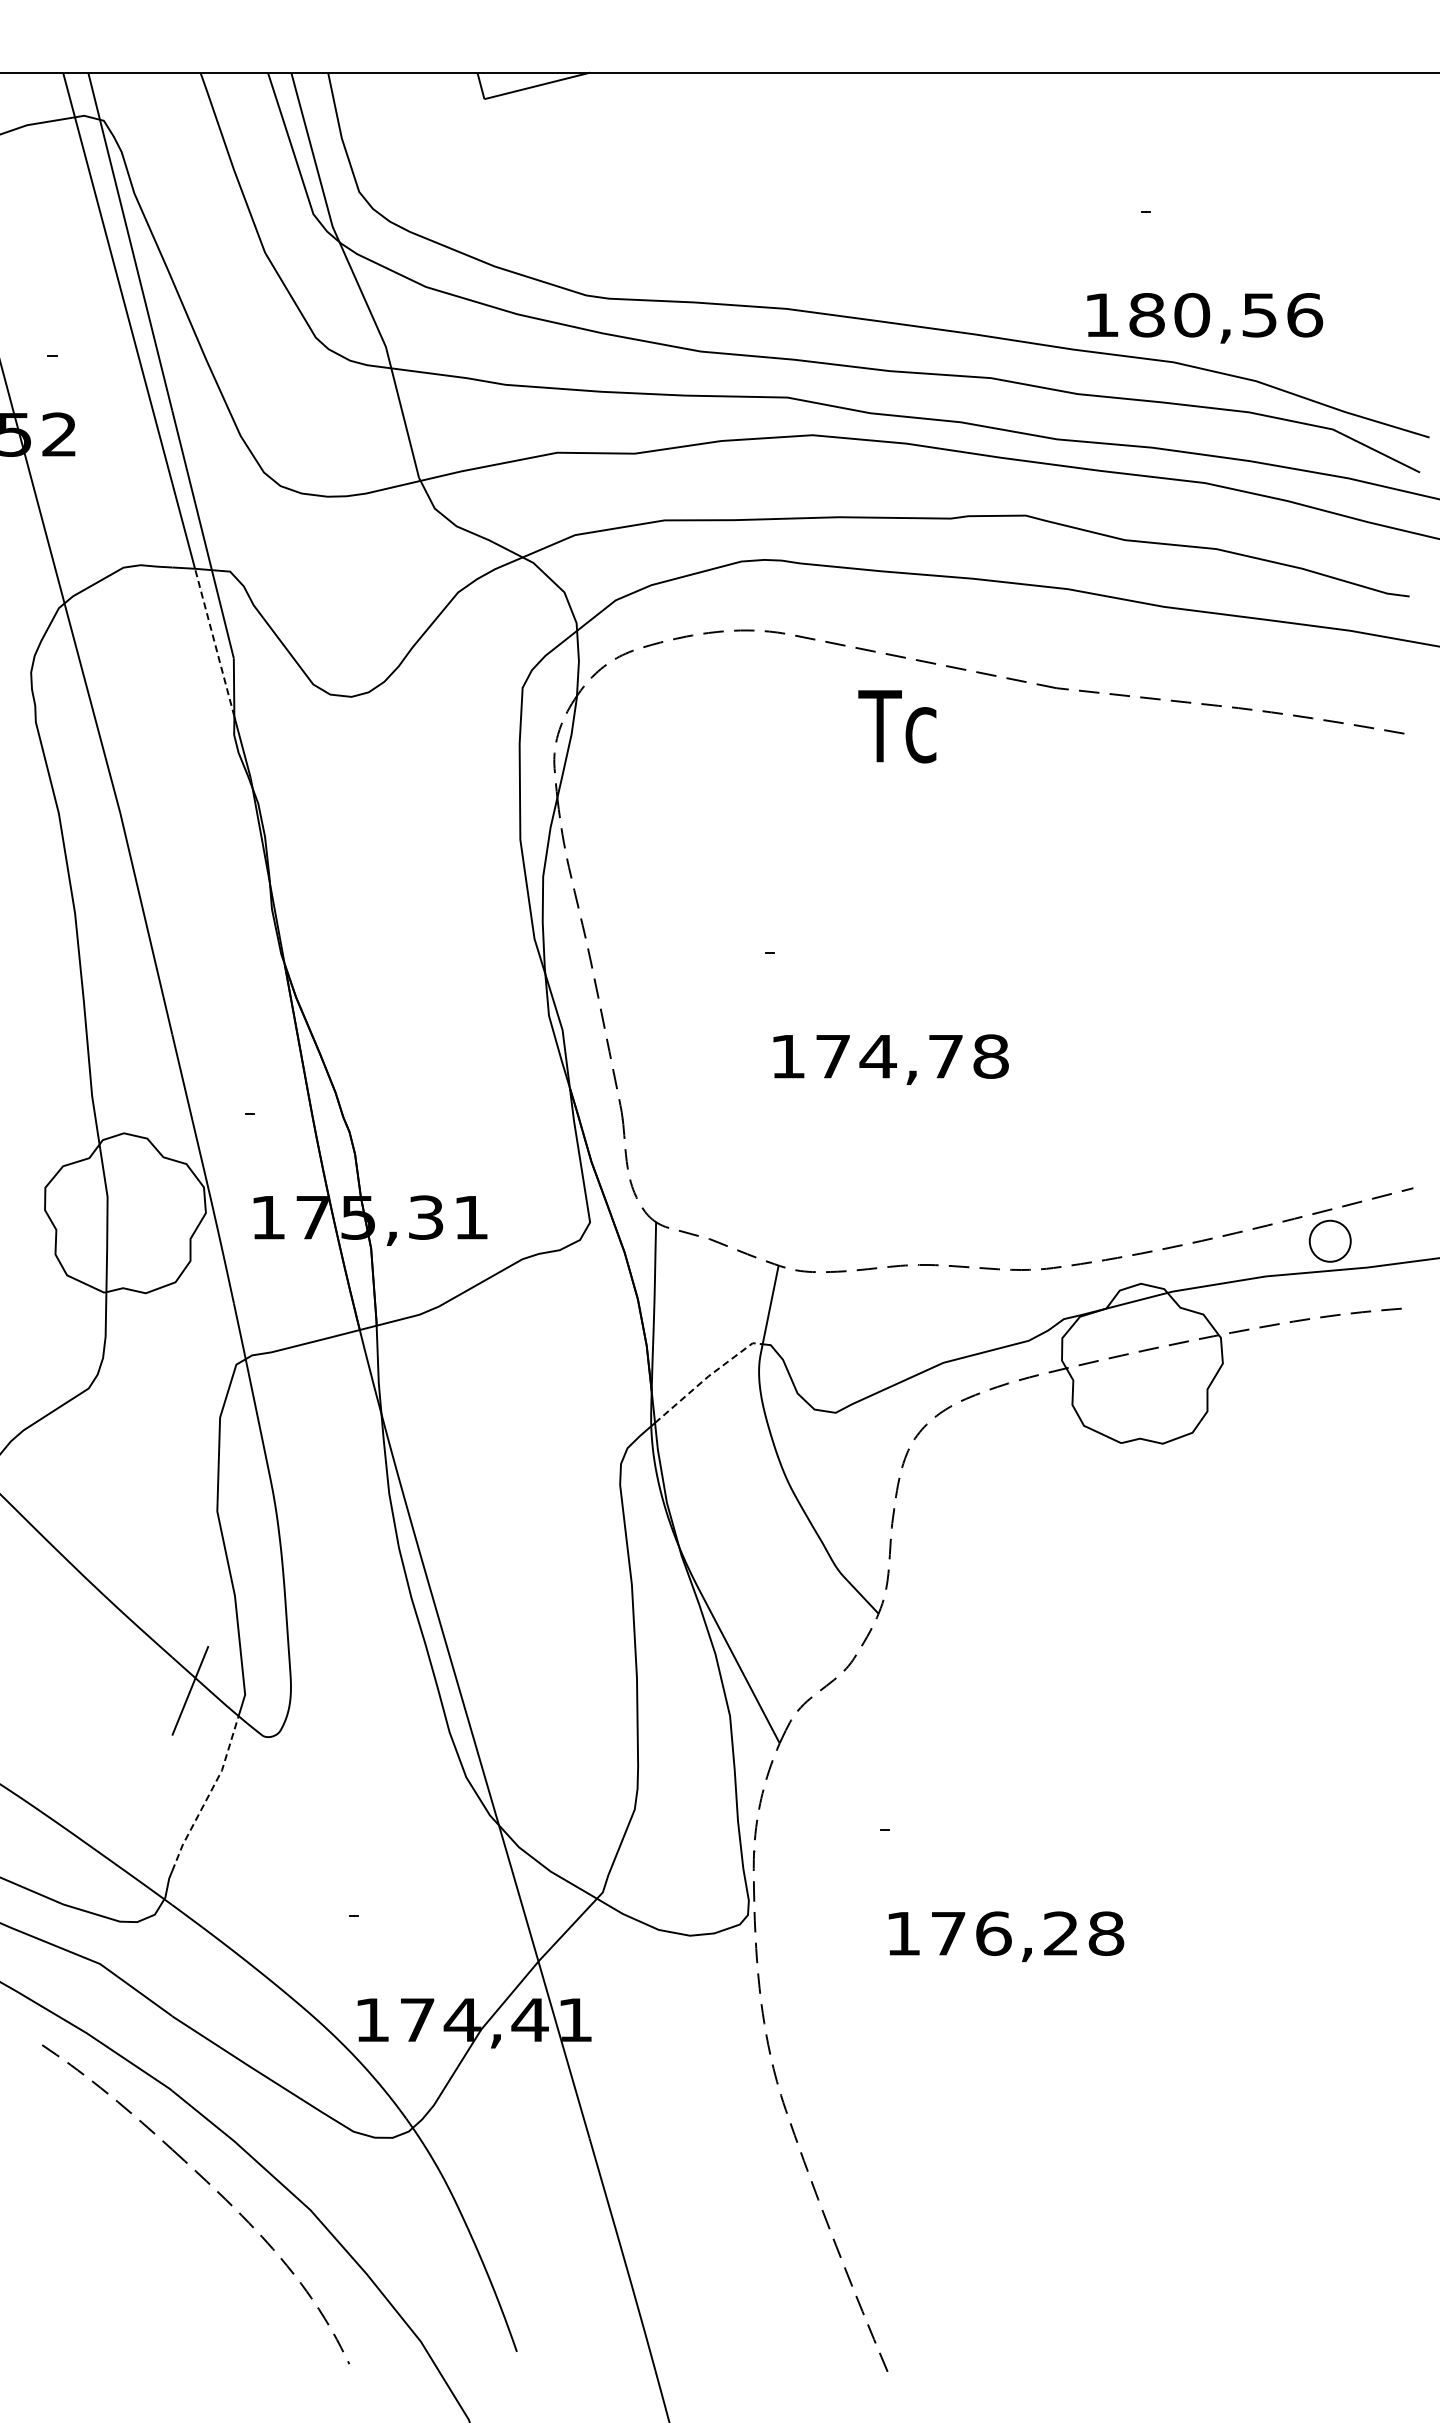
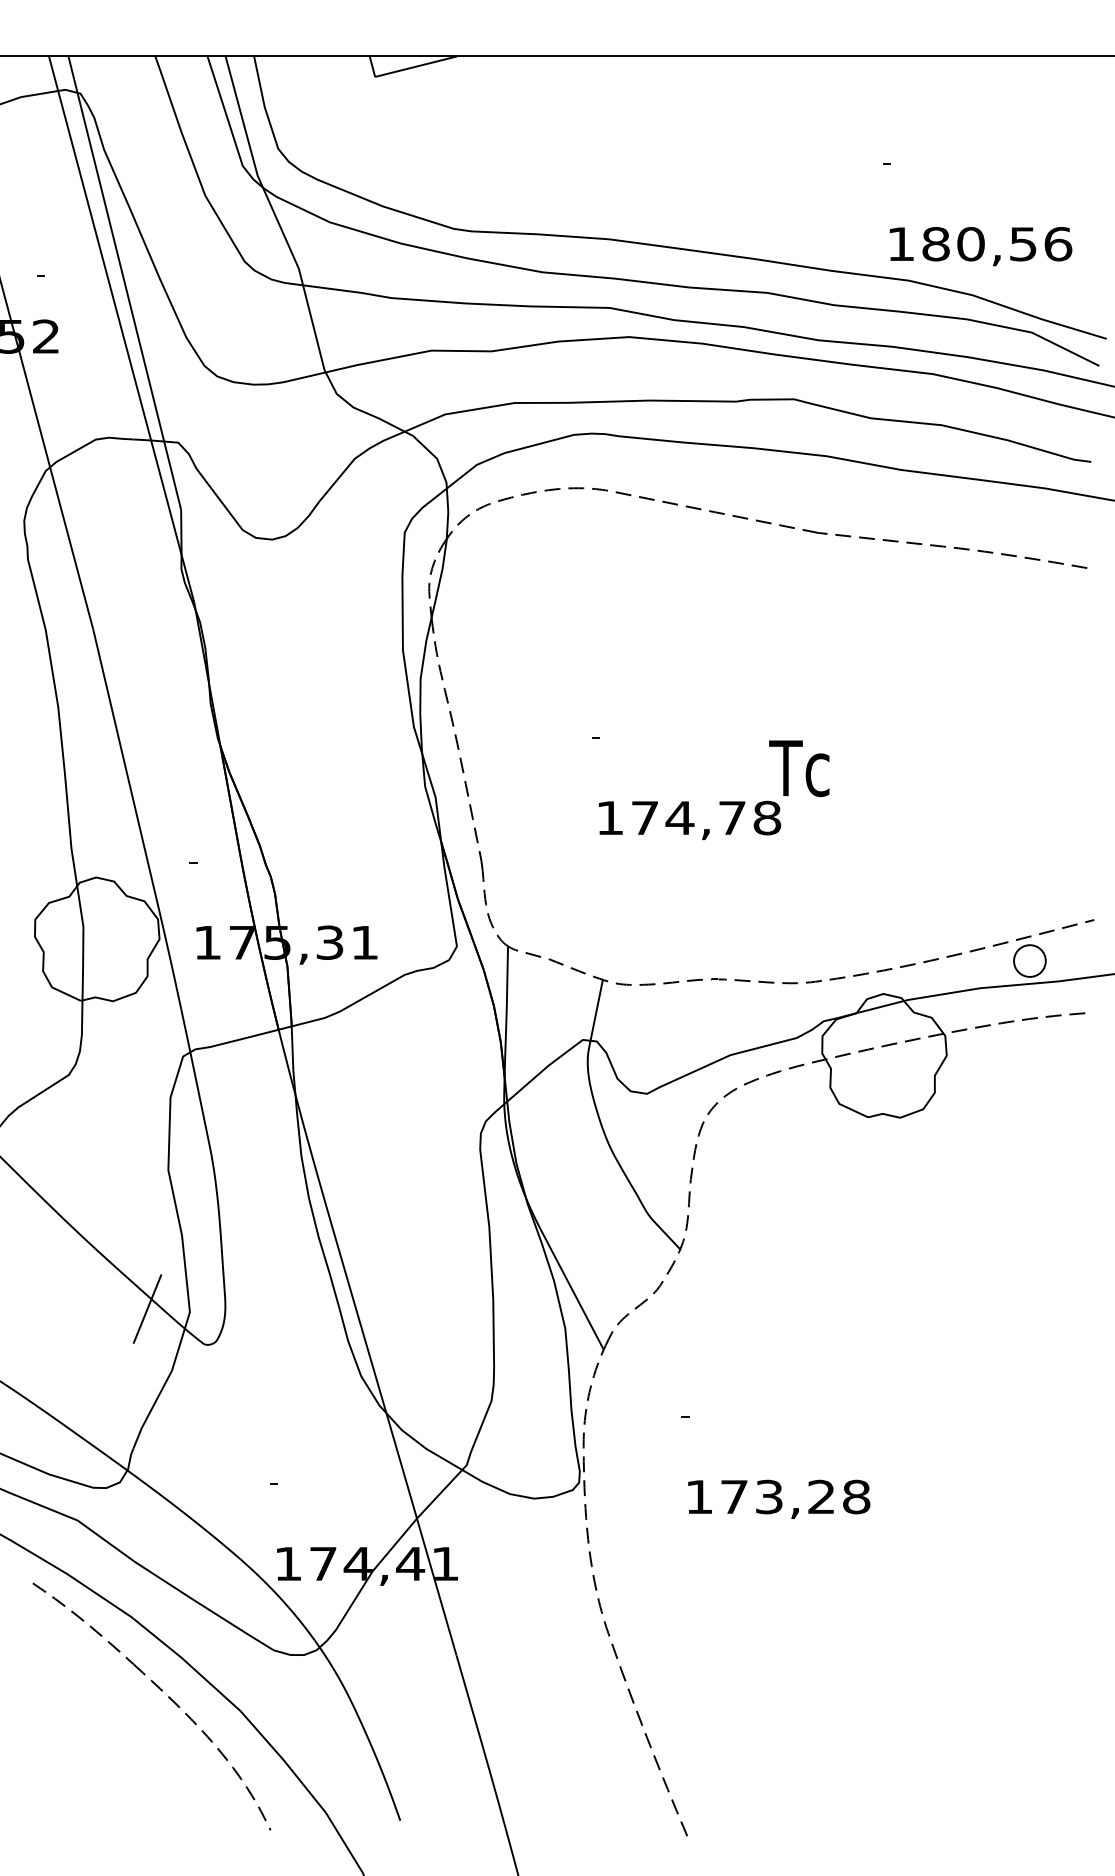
text: (1205, 318) -> (981, 246), moved
line: (214, 642) -> (166, 497), dashed -> solid
text: (897, 726) -> (799, 768), moved
line: (707, 1377) -> (547, 1066), dashed -> solid
line: (209, 1795) -> (162, 1390), dashed -> solid
text: (993, 1933) -> (769, 1496), 176,28 -> 173,28

